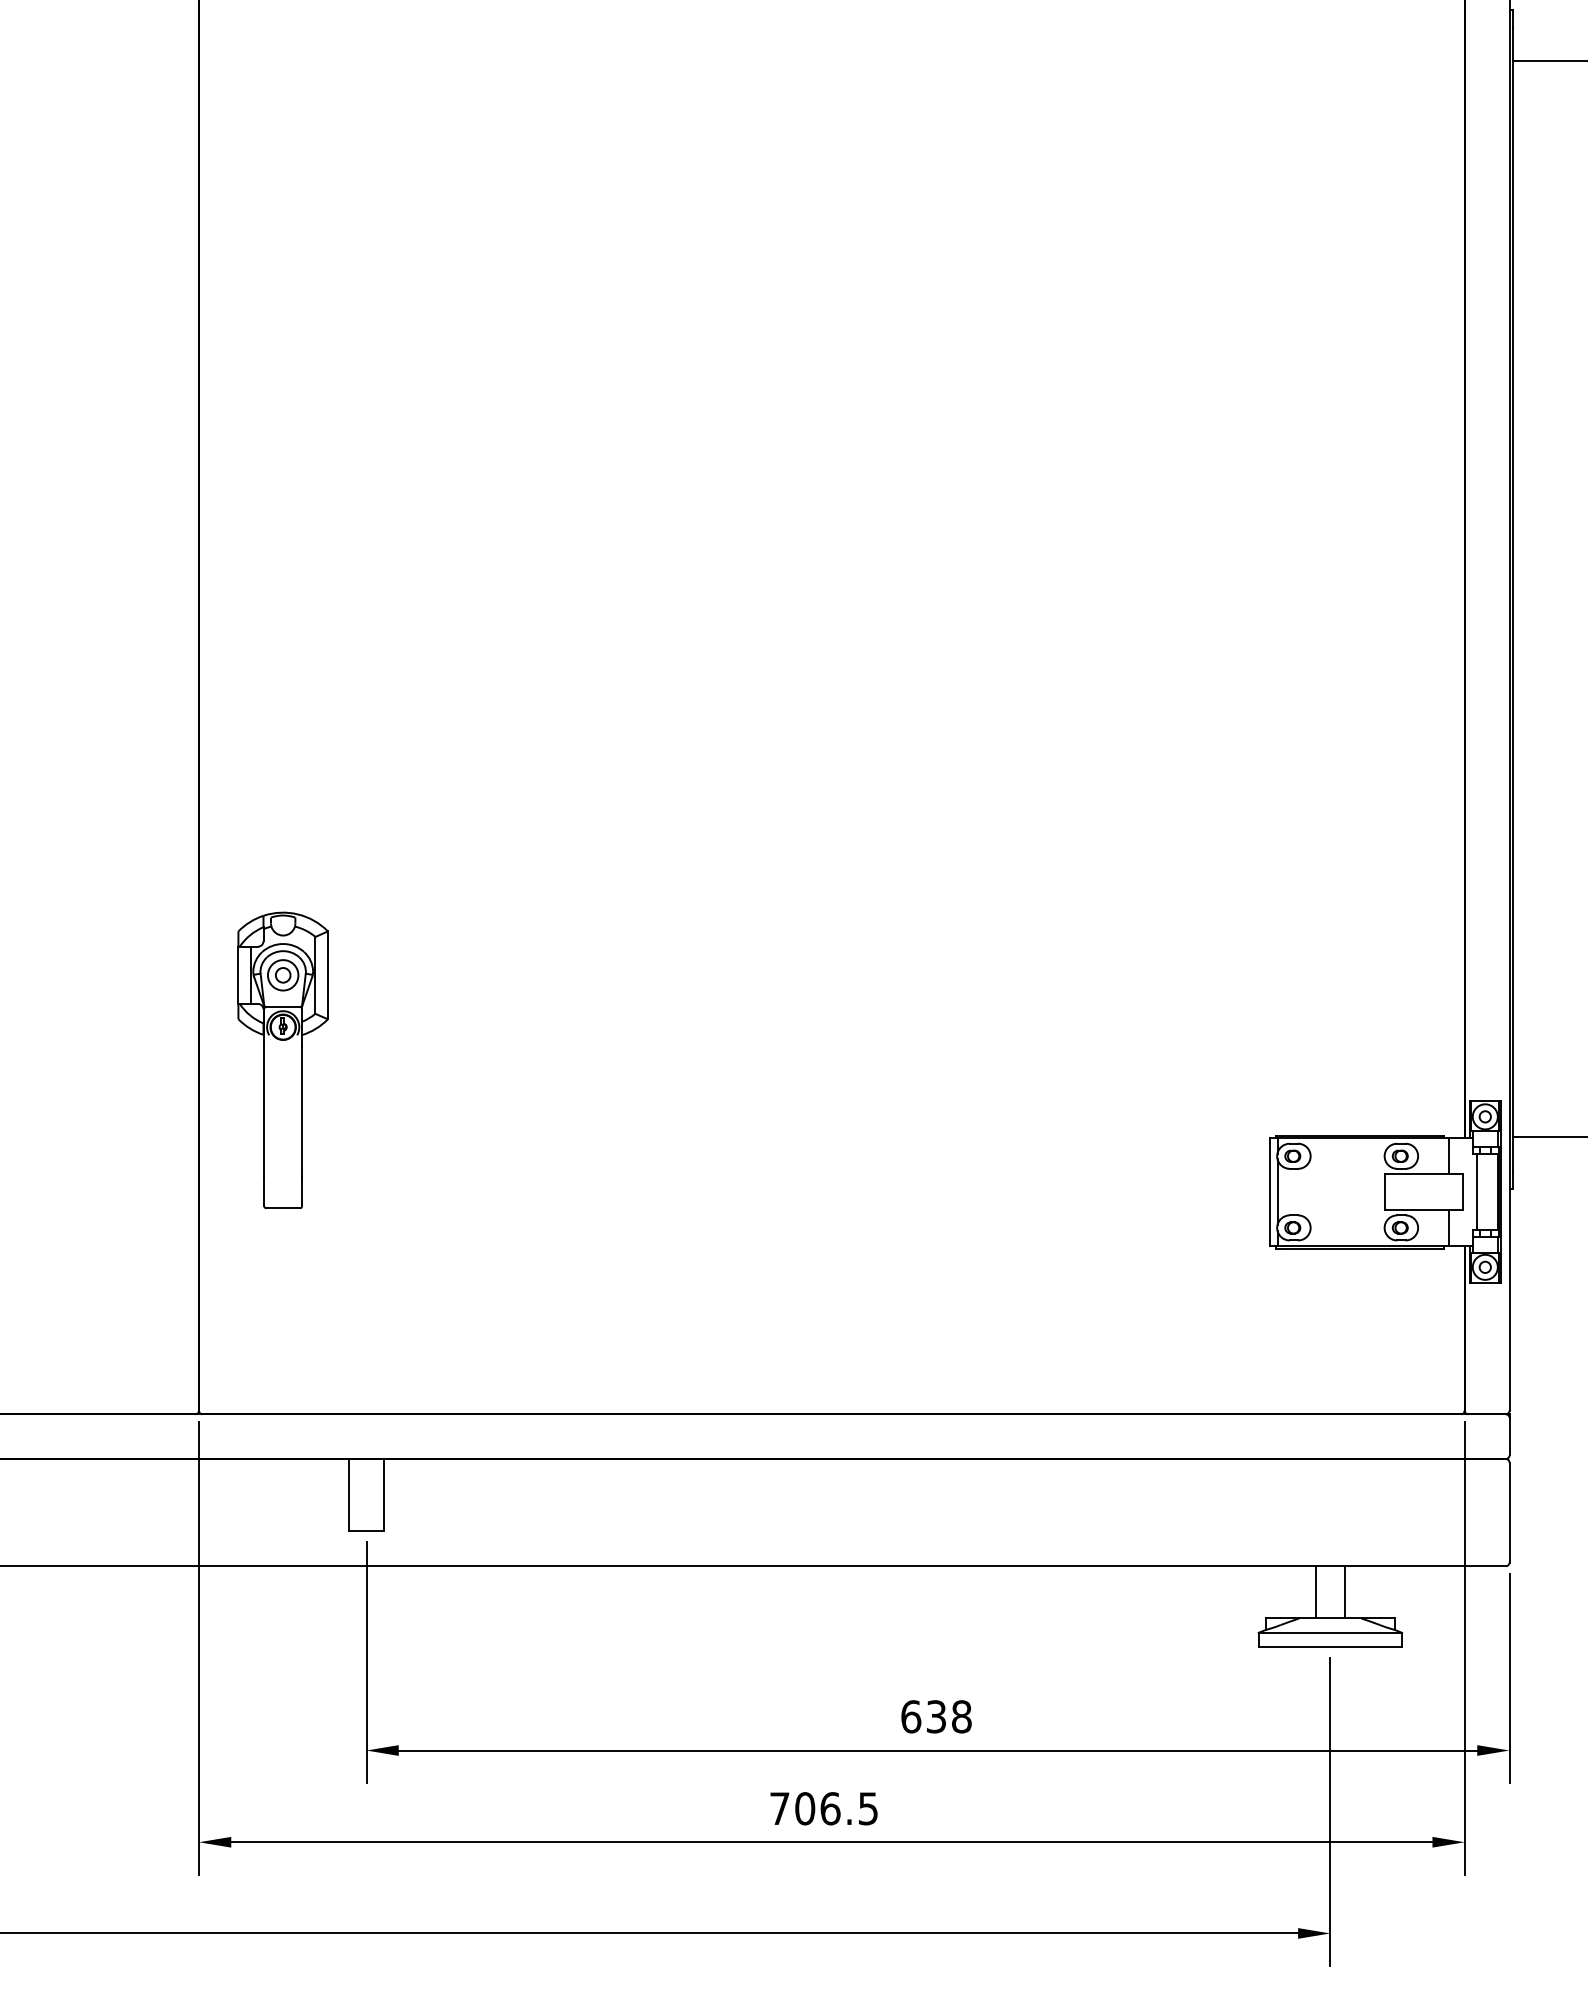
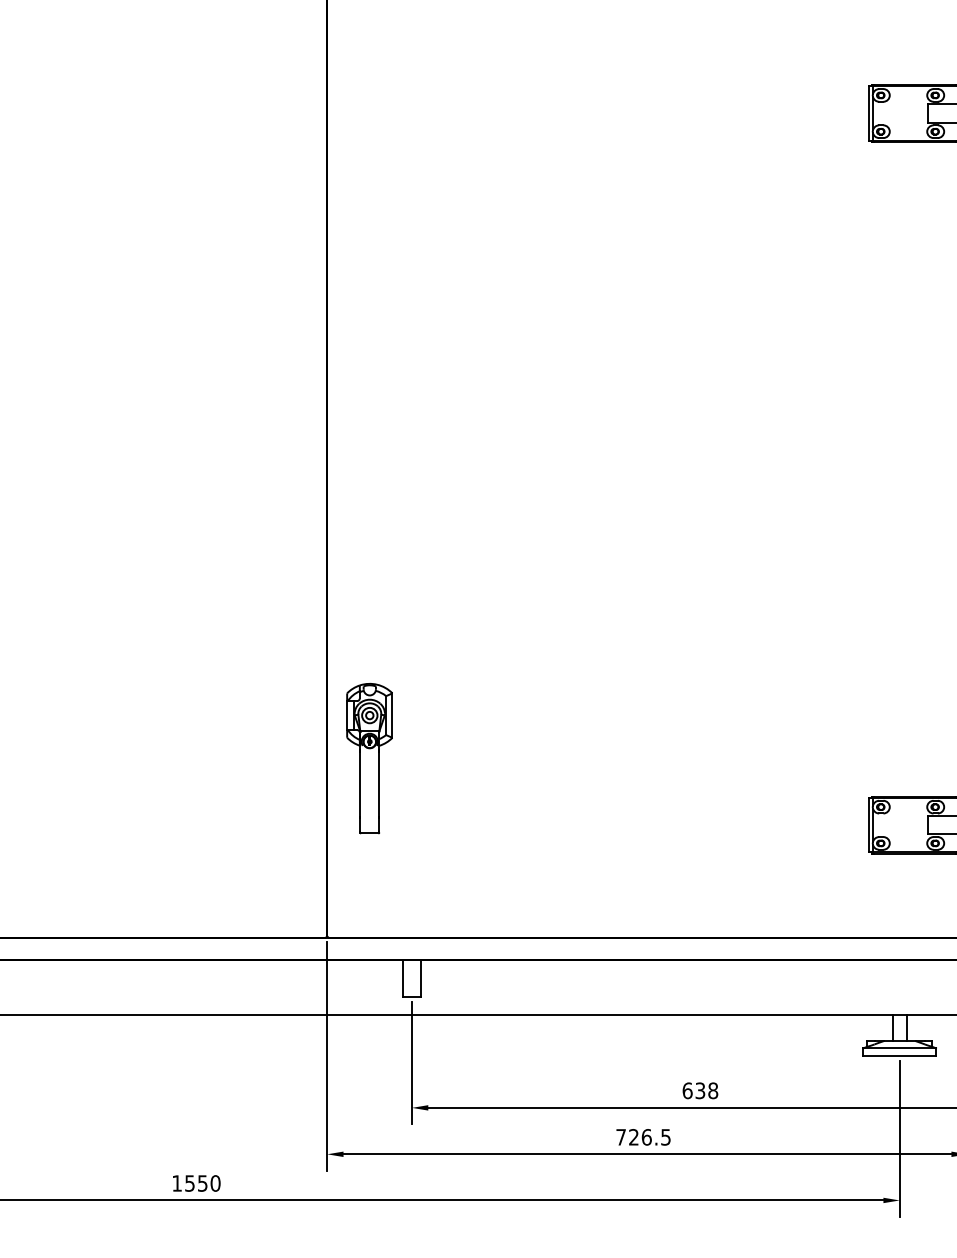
text: (804, 1809) -> (633, 1137), 706.5 -> 726.5

